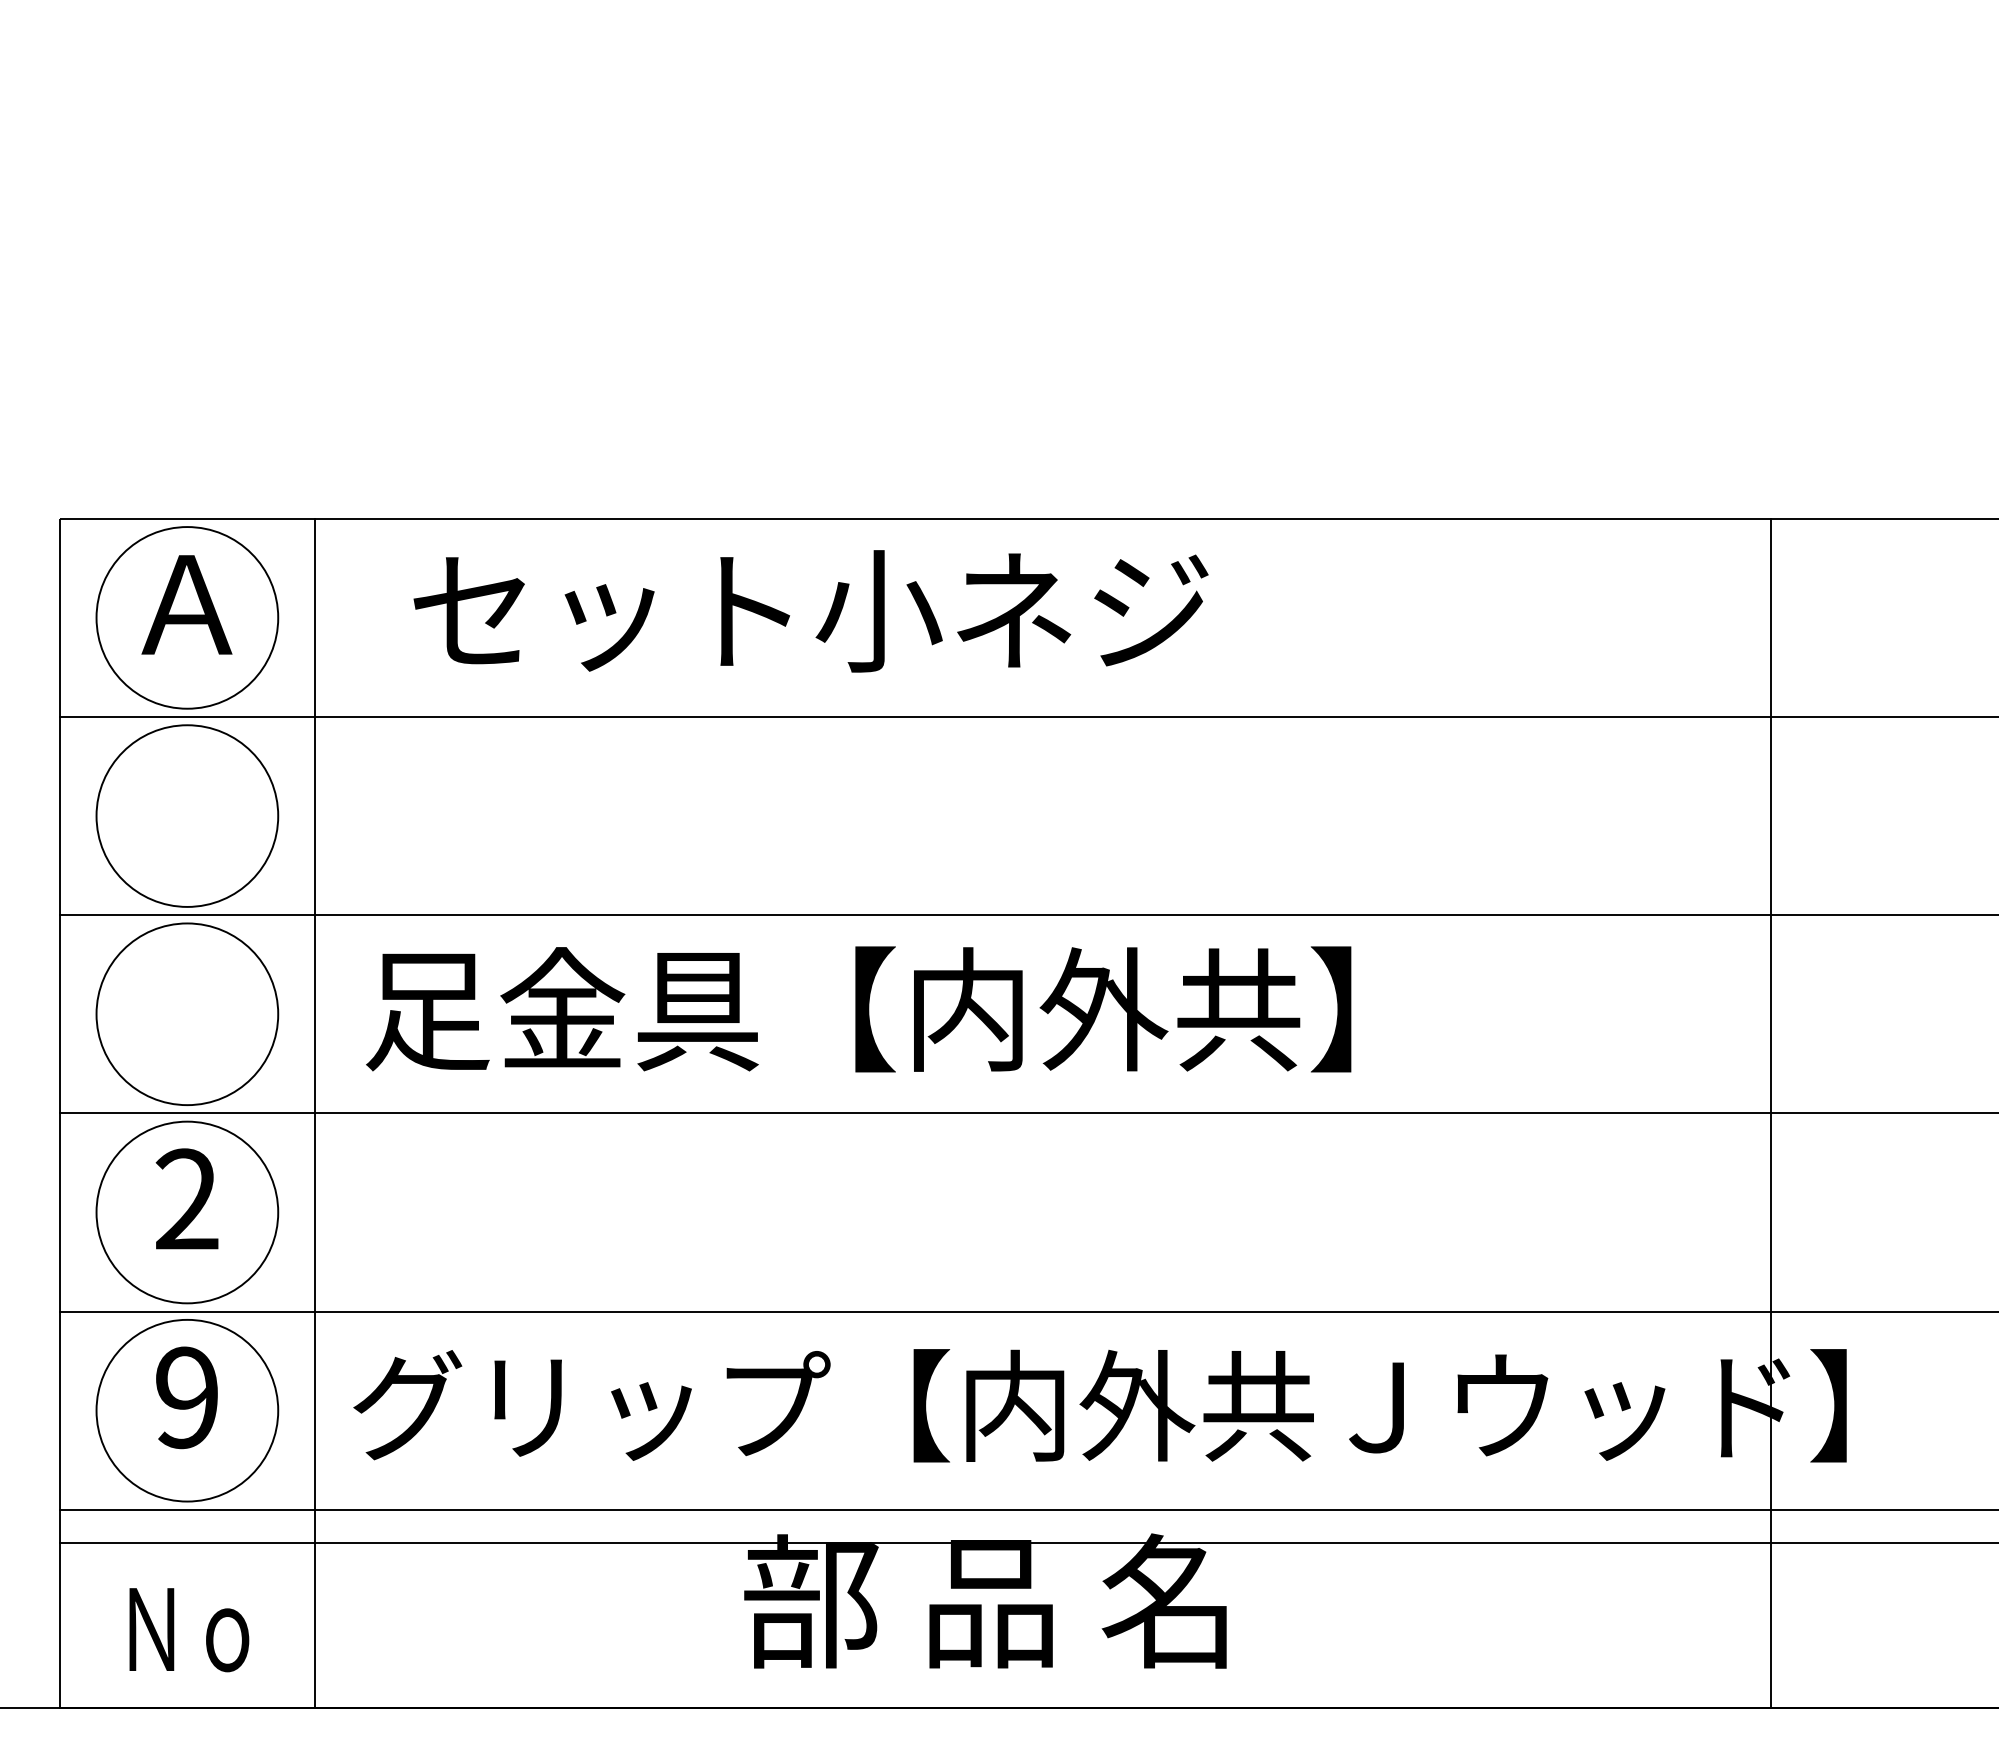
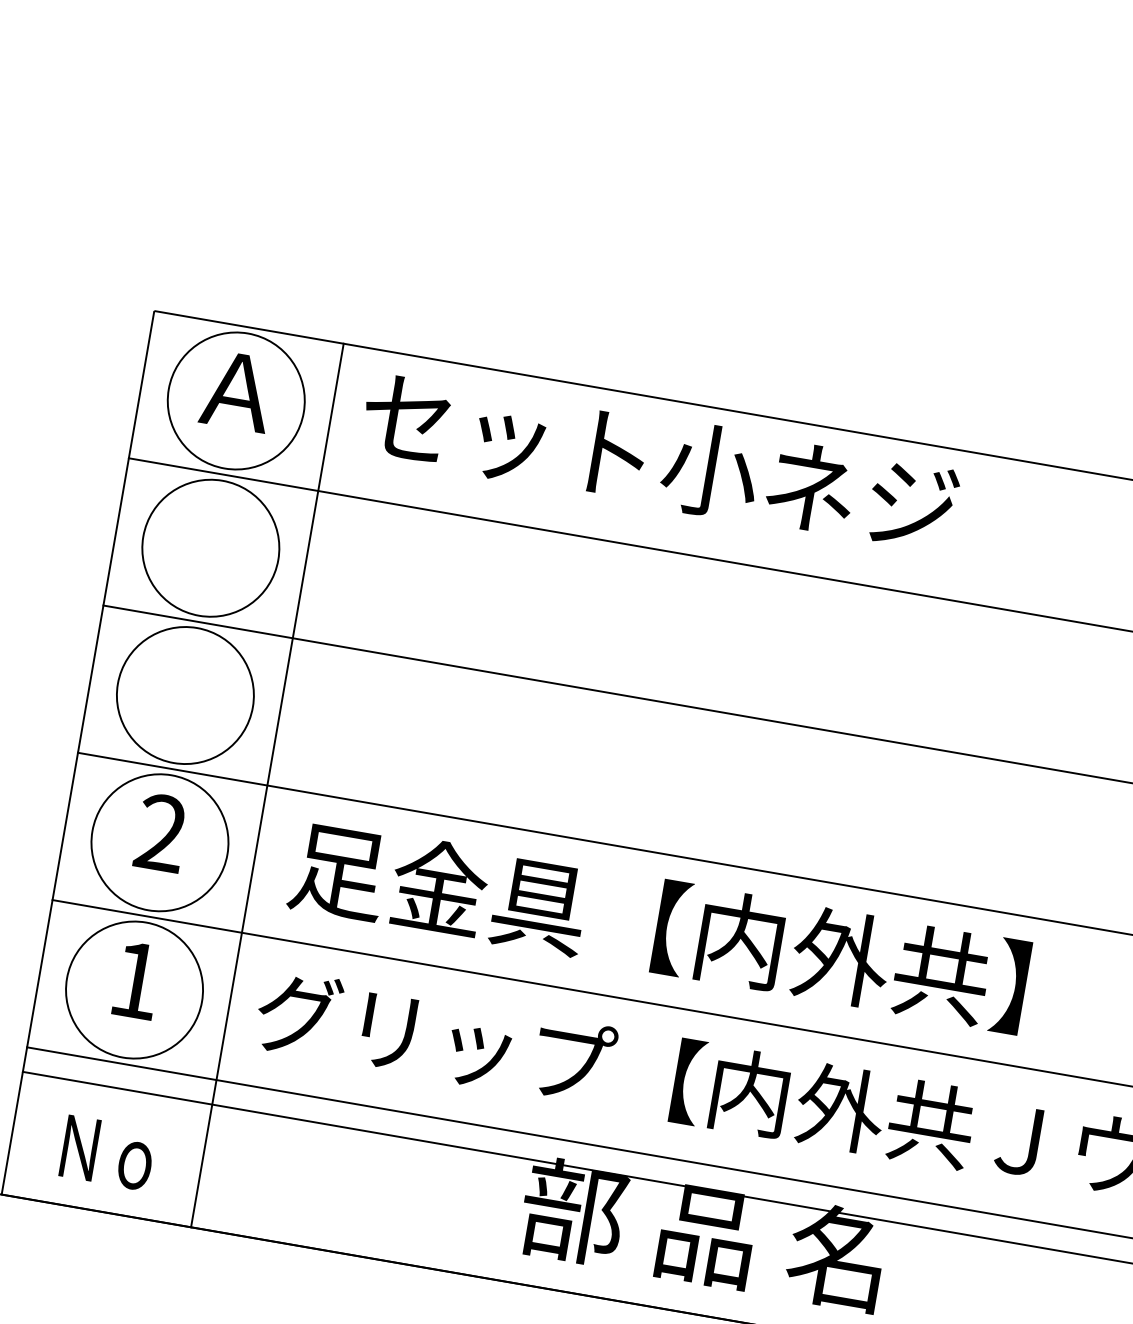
text: (810, 611) -> (659, 462), moved
text: (858, 1009) -> (659, 925), moved
text: (186, 1397) -> (135, 980), 9 -> 1

